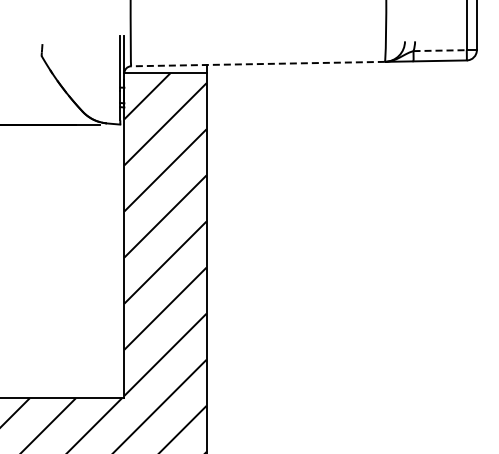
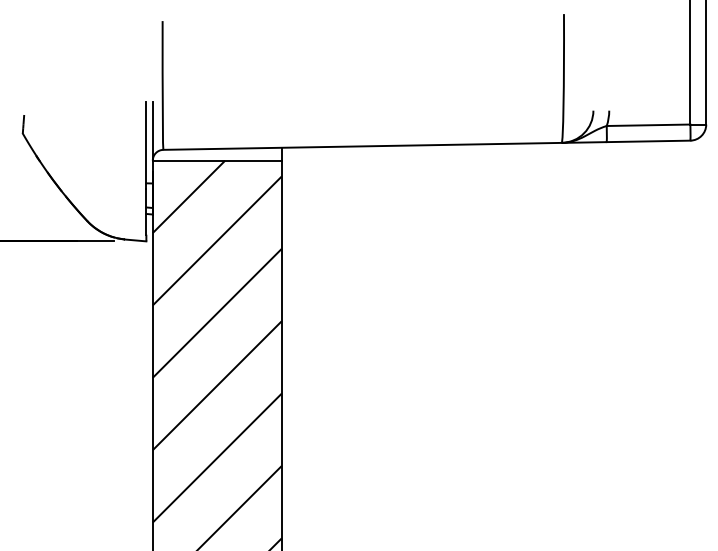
line: (440, 50) -> (649, 125), dashed -> solid
line: (257, 64) -> (361, 147), dashed -> solid

